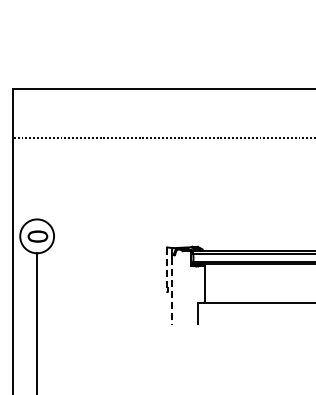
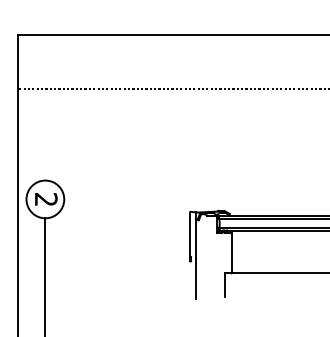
text: (37, 236) -> (45, 199), 0 -> 2
line: (166, 269) -> (189, 236), dashed -> solid
line: (172, 291) -> (196, 260), dashed -> solid

